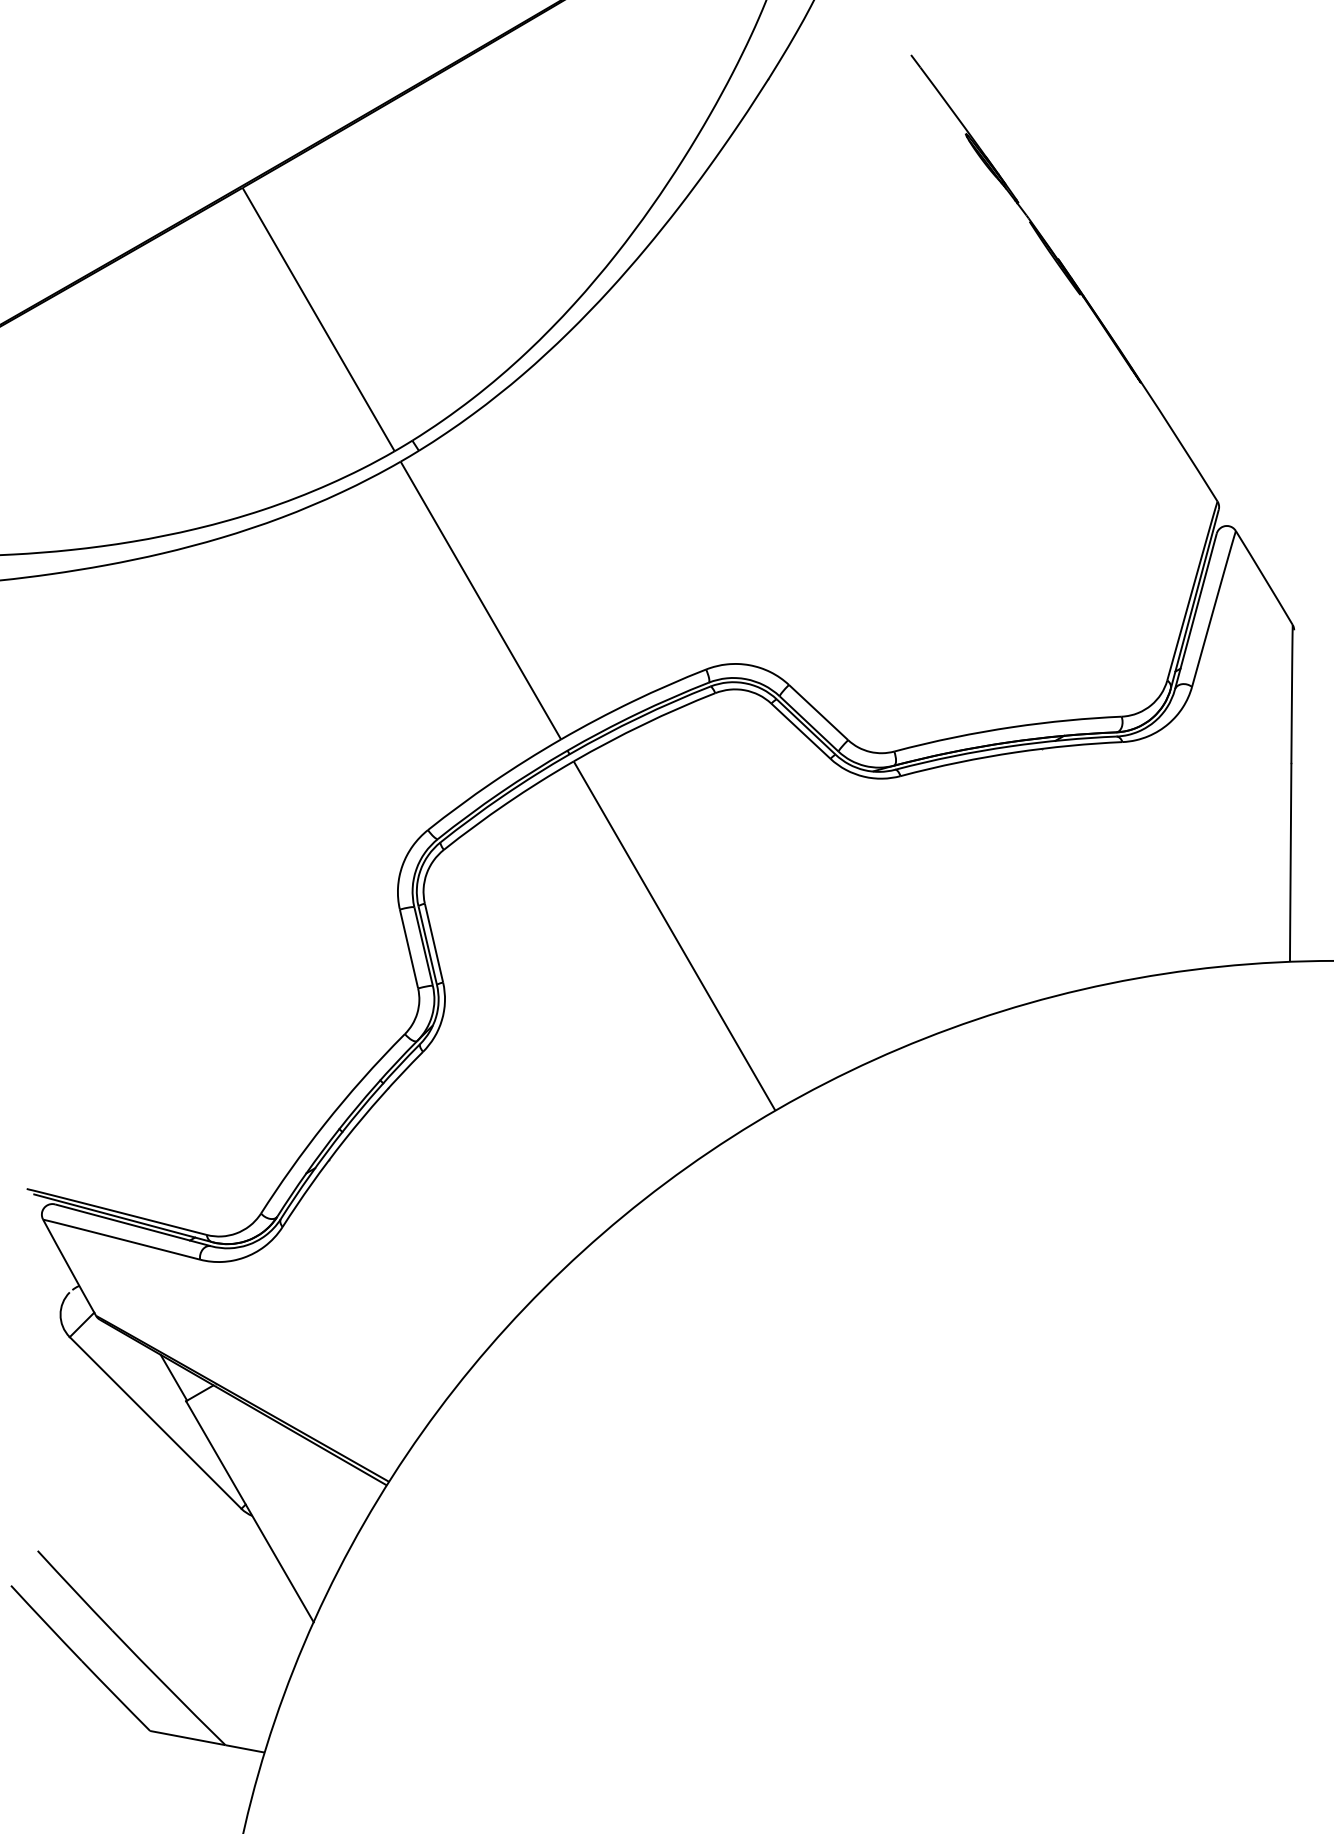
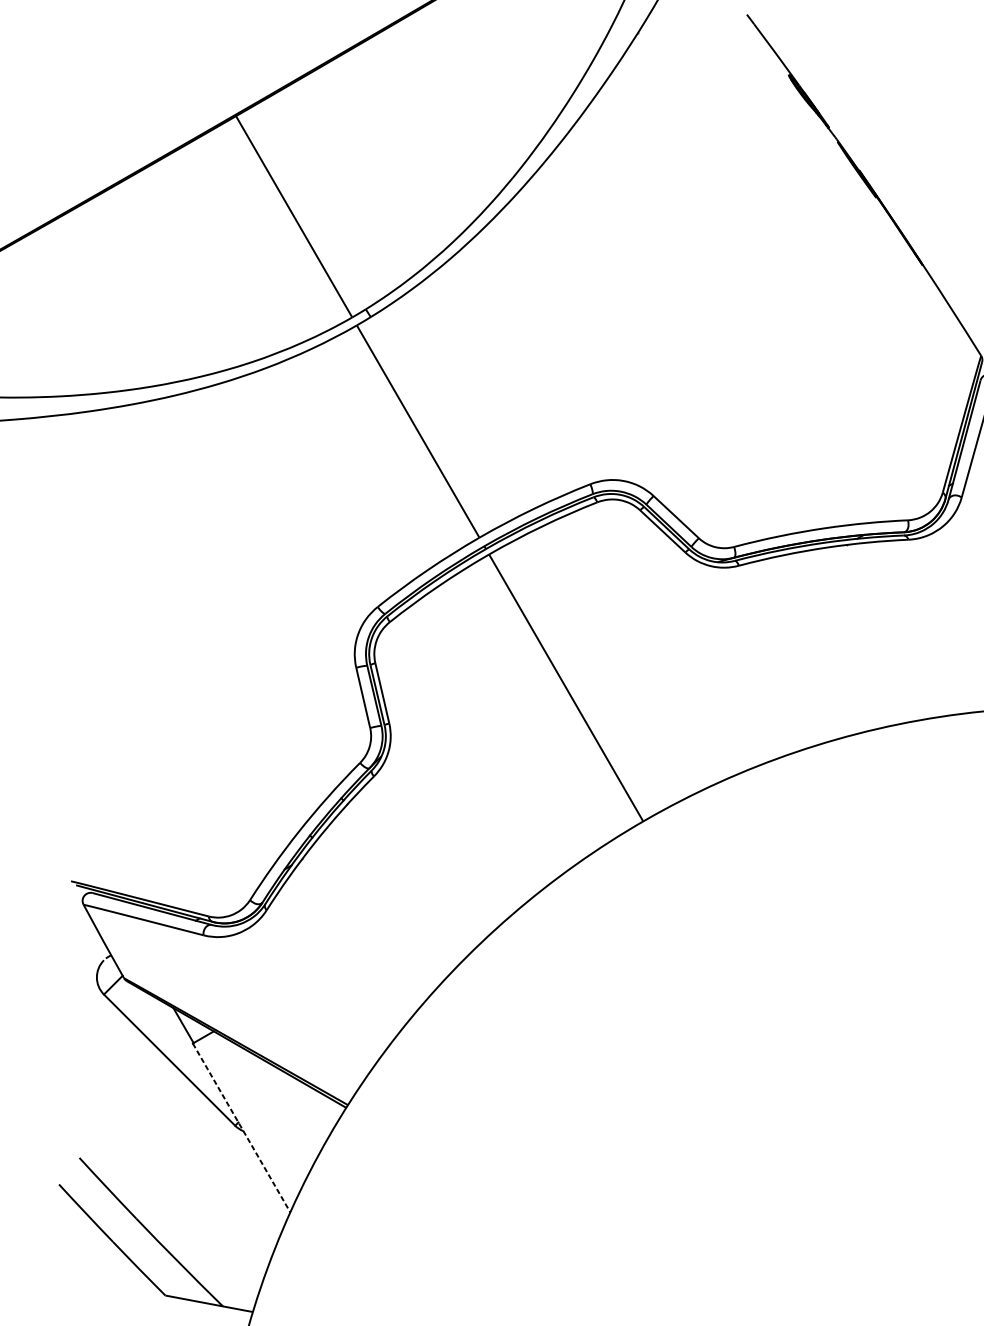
line: (249, 1511) -> (241, 1127), solid -> dashed

